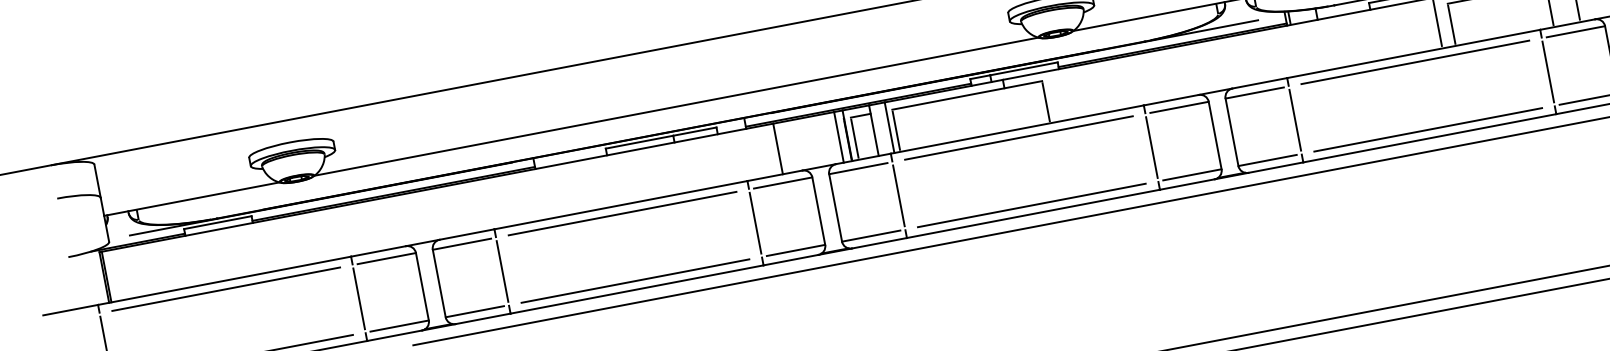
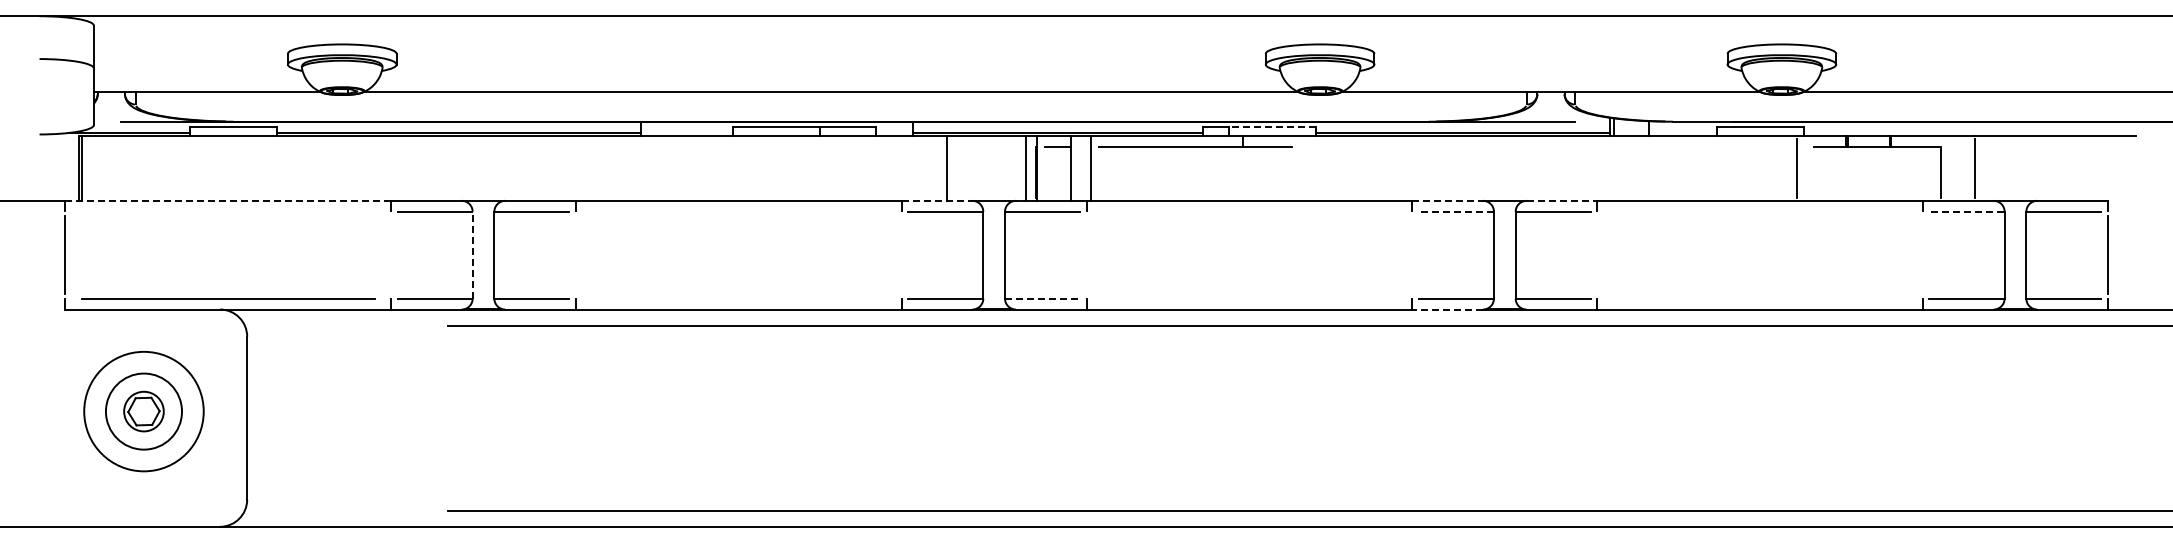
line: (1451, 24) -> (1814, 173), removed
line: (1575, 31) -> (1966, 211), solid -> dashed
line: (1414, 62) -> (1759, 211), removed
line: (1023, 68) -> (1271, 126), solid -> dashed
line: (1548, 72) -> (1923, 255), removed
line: (1260, 82) -> (1562, 200), solid -> dashed
line: (1171, 99) -> (1448, 200), solid -> dashed
line: (1045, 102) -> (1291, 173), removed
line: (1178, 107) -> (1455, 211), solid -> dashed
line: (1295, 120) -> (1597, 255), removed
line: (1427, 129) -> (1759, 298), removed
line: (896, 130) -> (1098, 173), removed
line: (1018, 137) -> (1249, 211), removed
line: (854, 138) -> (1045, 173), removed
line: (1151, 147) -> (1412, 255), removed
line: (775, 175) -> (937, 200), solid -> dashed
line: (1187, 184) -> (1447, 309), solid -> dashed
line: (898, 196) -> (1086, 255), removed
line: (1031, 205) -> (1249, 298), removed
line: (622, 213) -> (738, 211), removed
line: (755, 223) -> (901, 255), removed
line: (871, 235) -> (1043, 298), solid -> dashed
line: (502, 271) -> (575, 255), removed
line: (224, 280) -> (228, 200), solid -> dashed
line: (635, 281) -> (738, 298), removed
line: (422, 286) -> (472, 254), solid -> dashed
line: (225, 289) -> (227, 211), removed
line: (359, 299) -> (391, 255), removed

